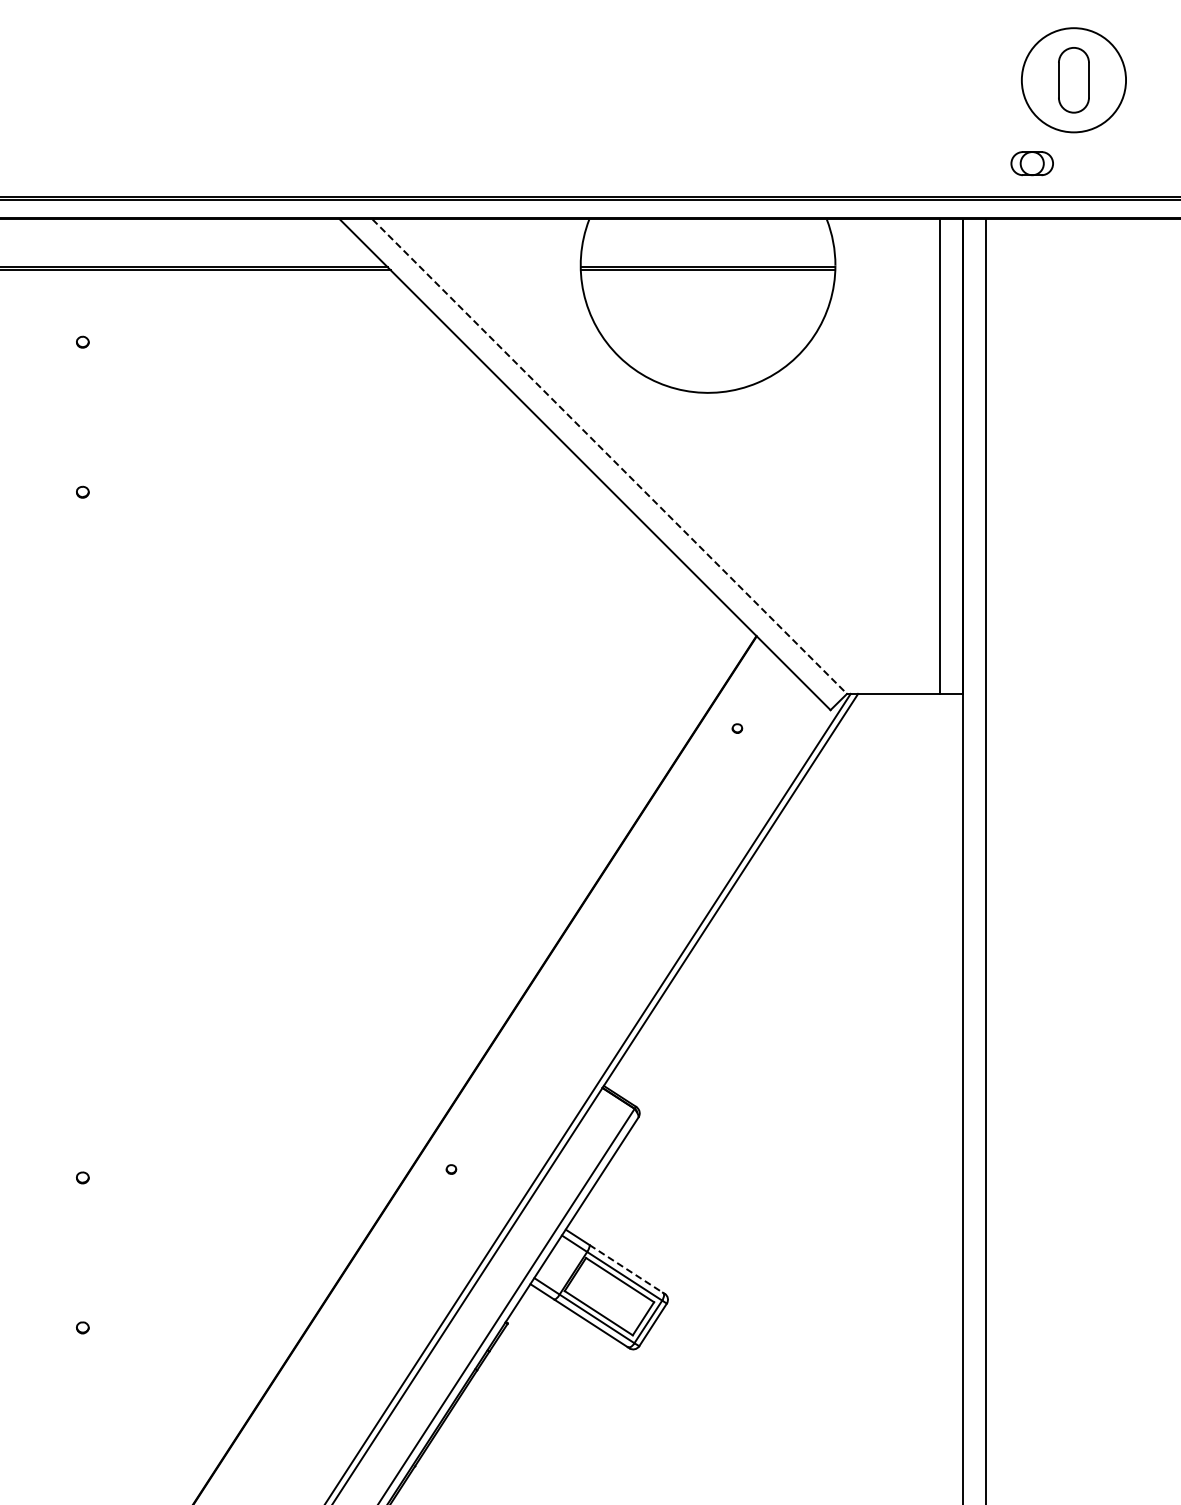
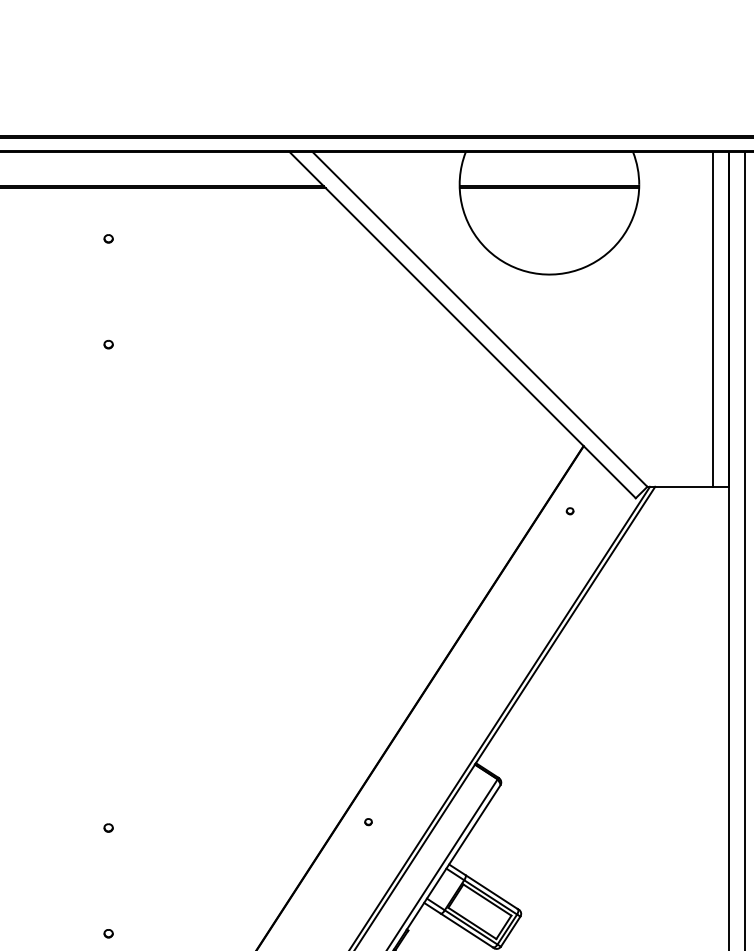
line: (610, 457) -> (480, 320), dashed -> solid
line: (626, 1268) -> (491, 891), dashed -> solid

